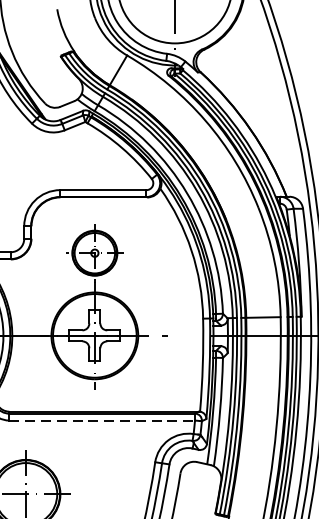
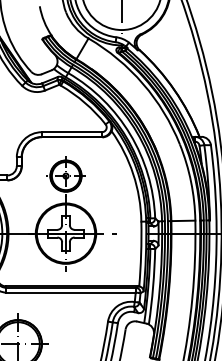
line: (102, 420) -> (71, 292), dashed -> solid

